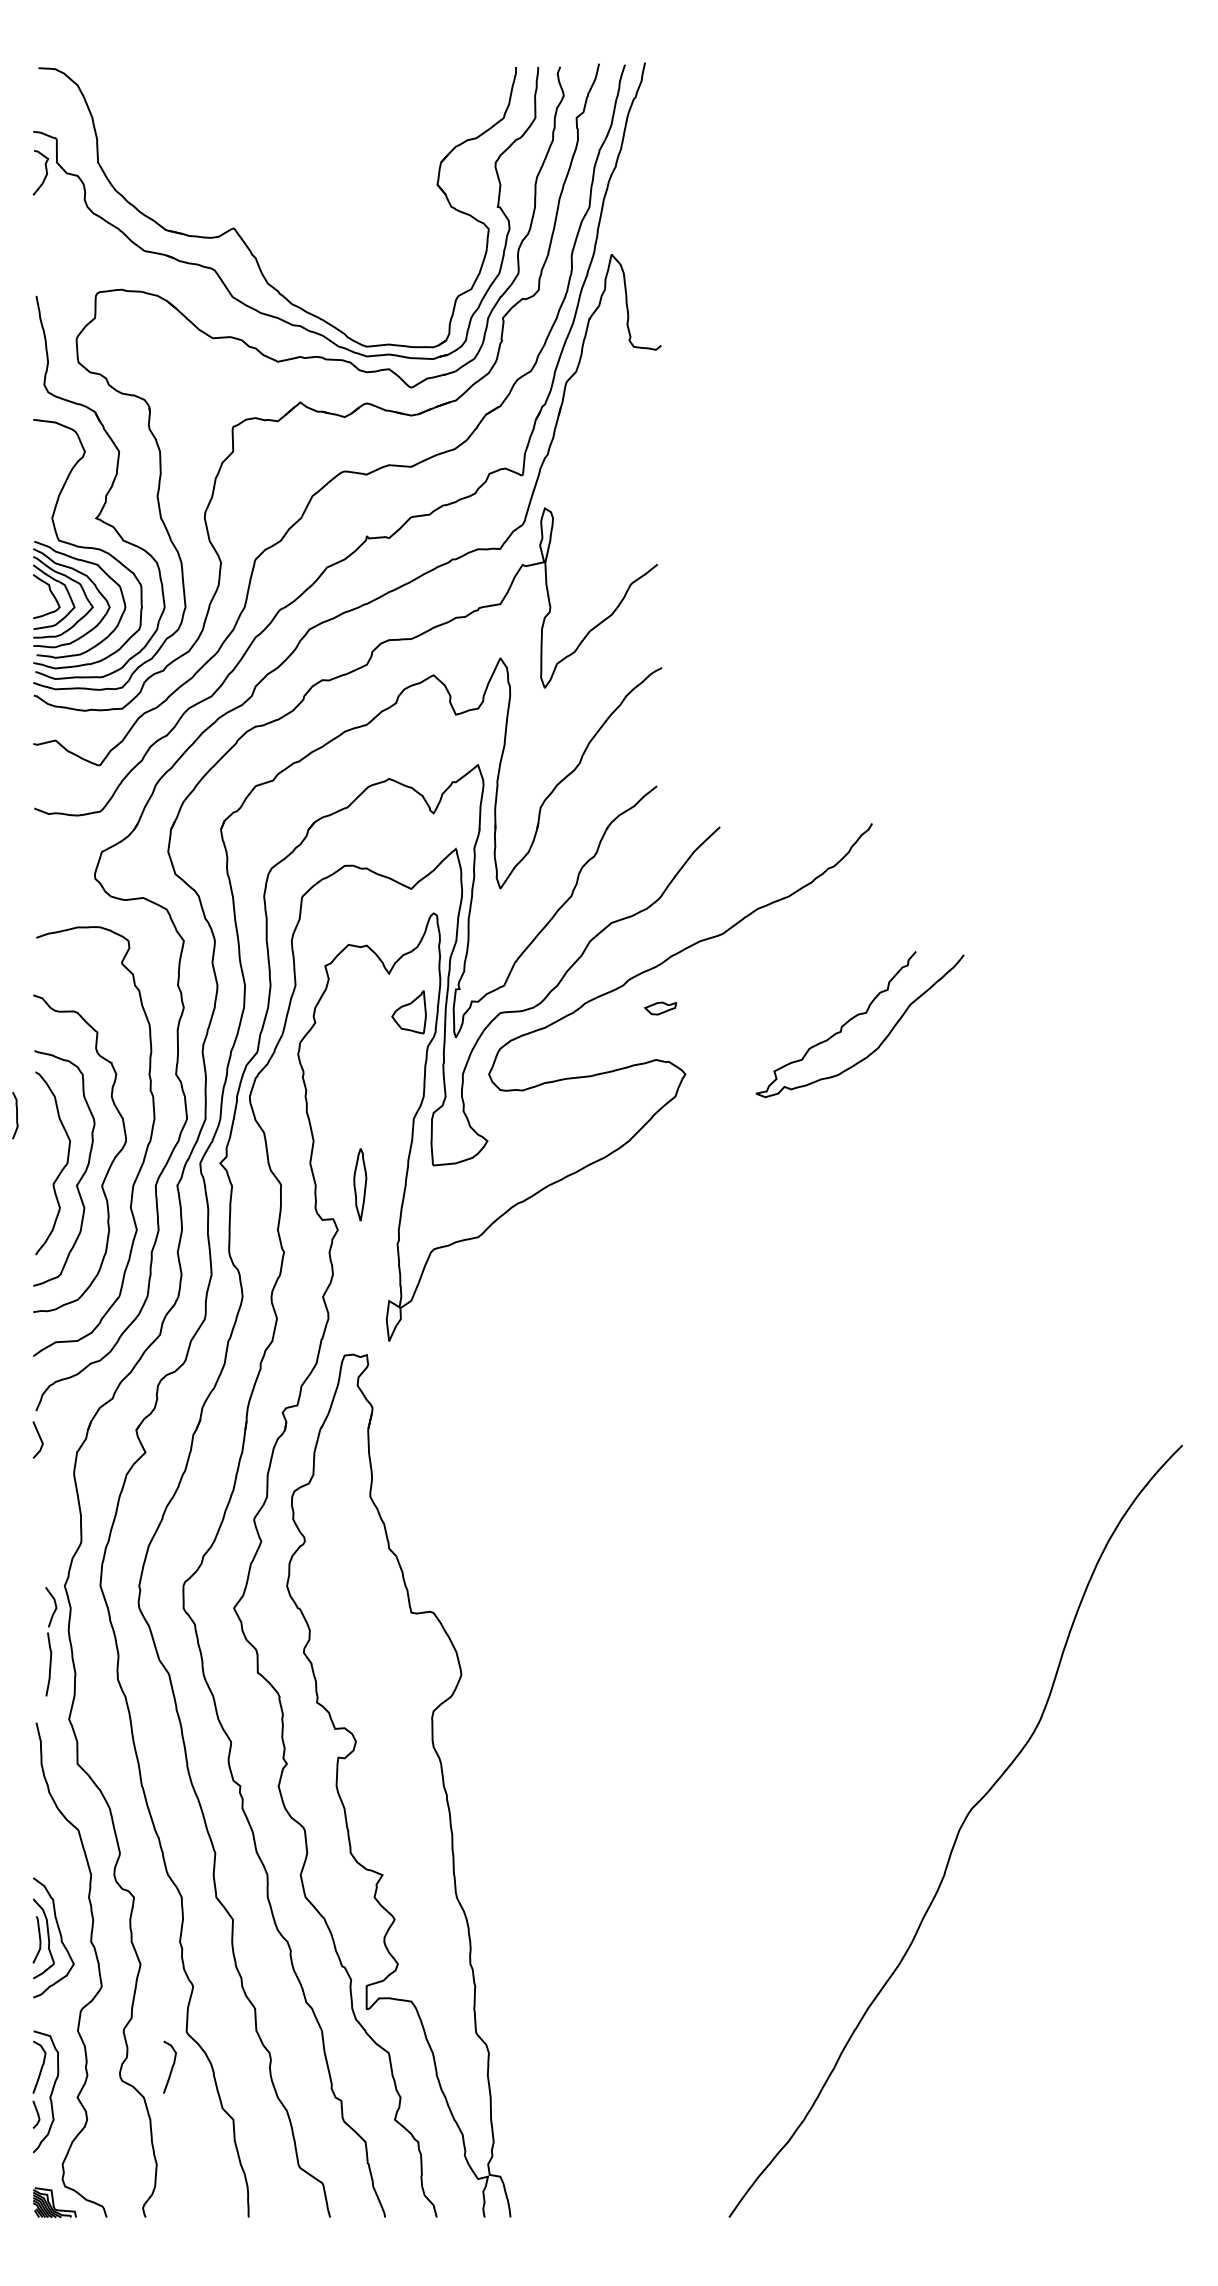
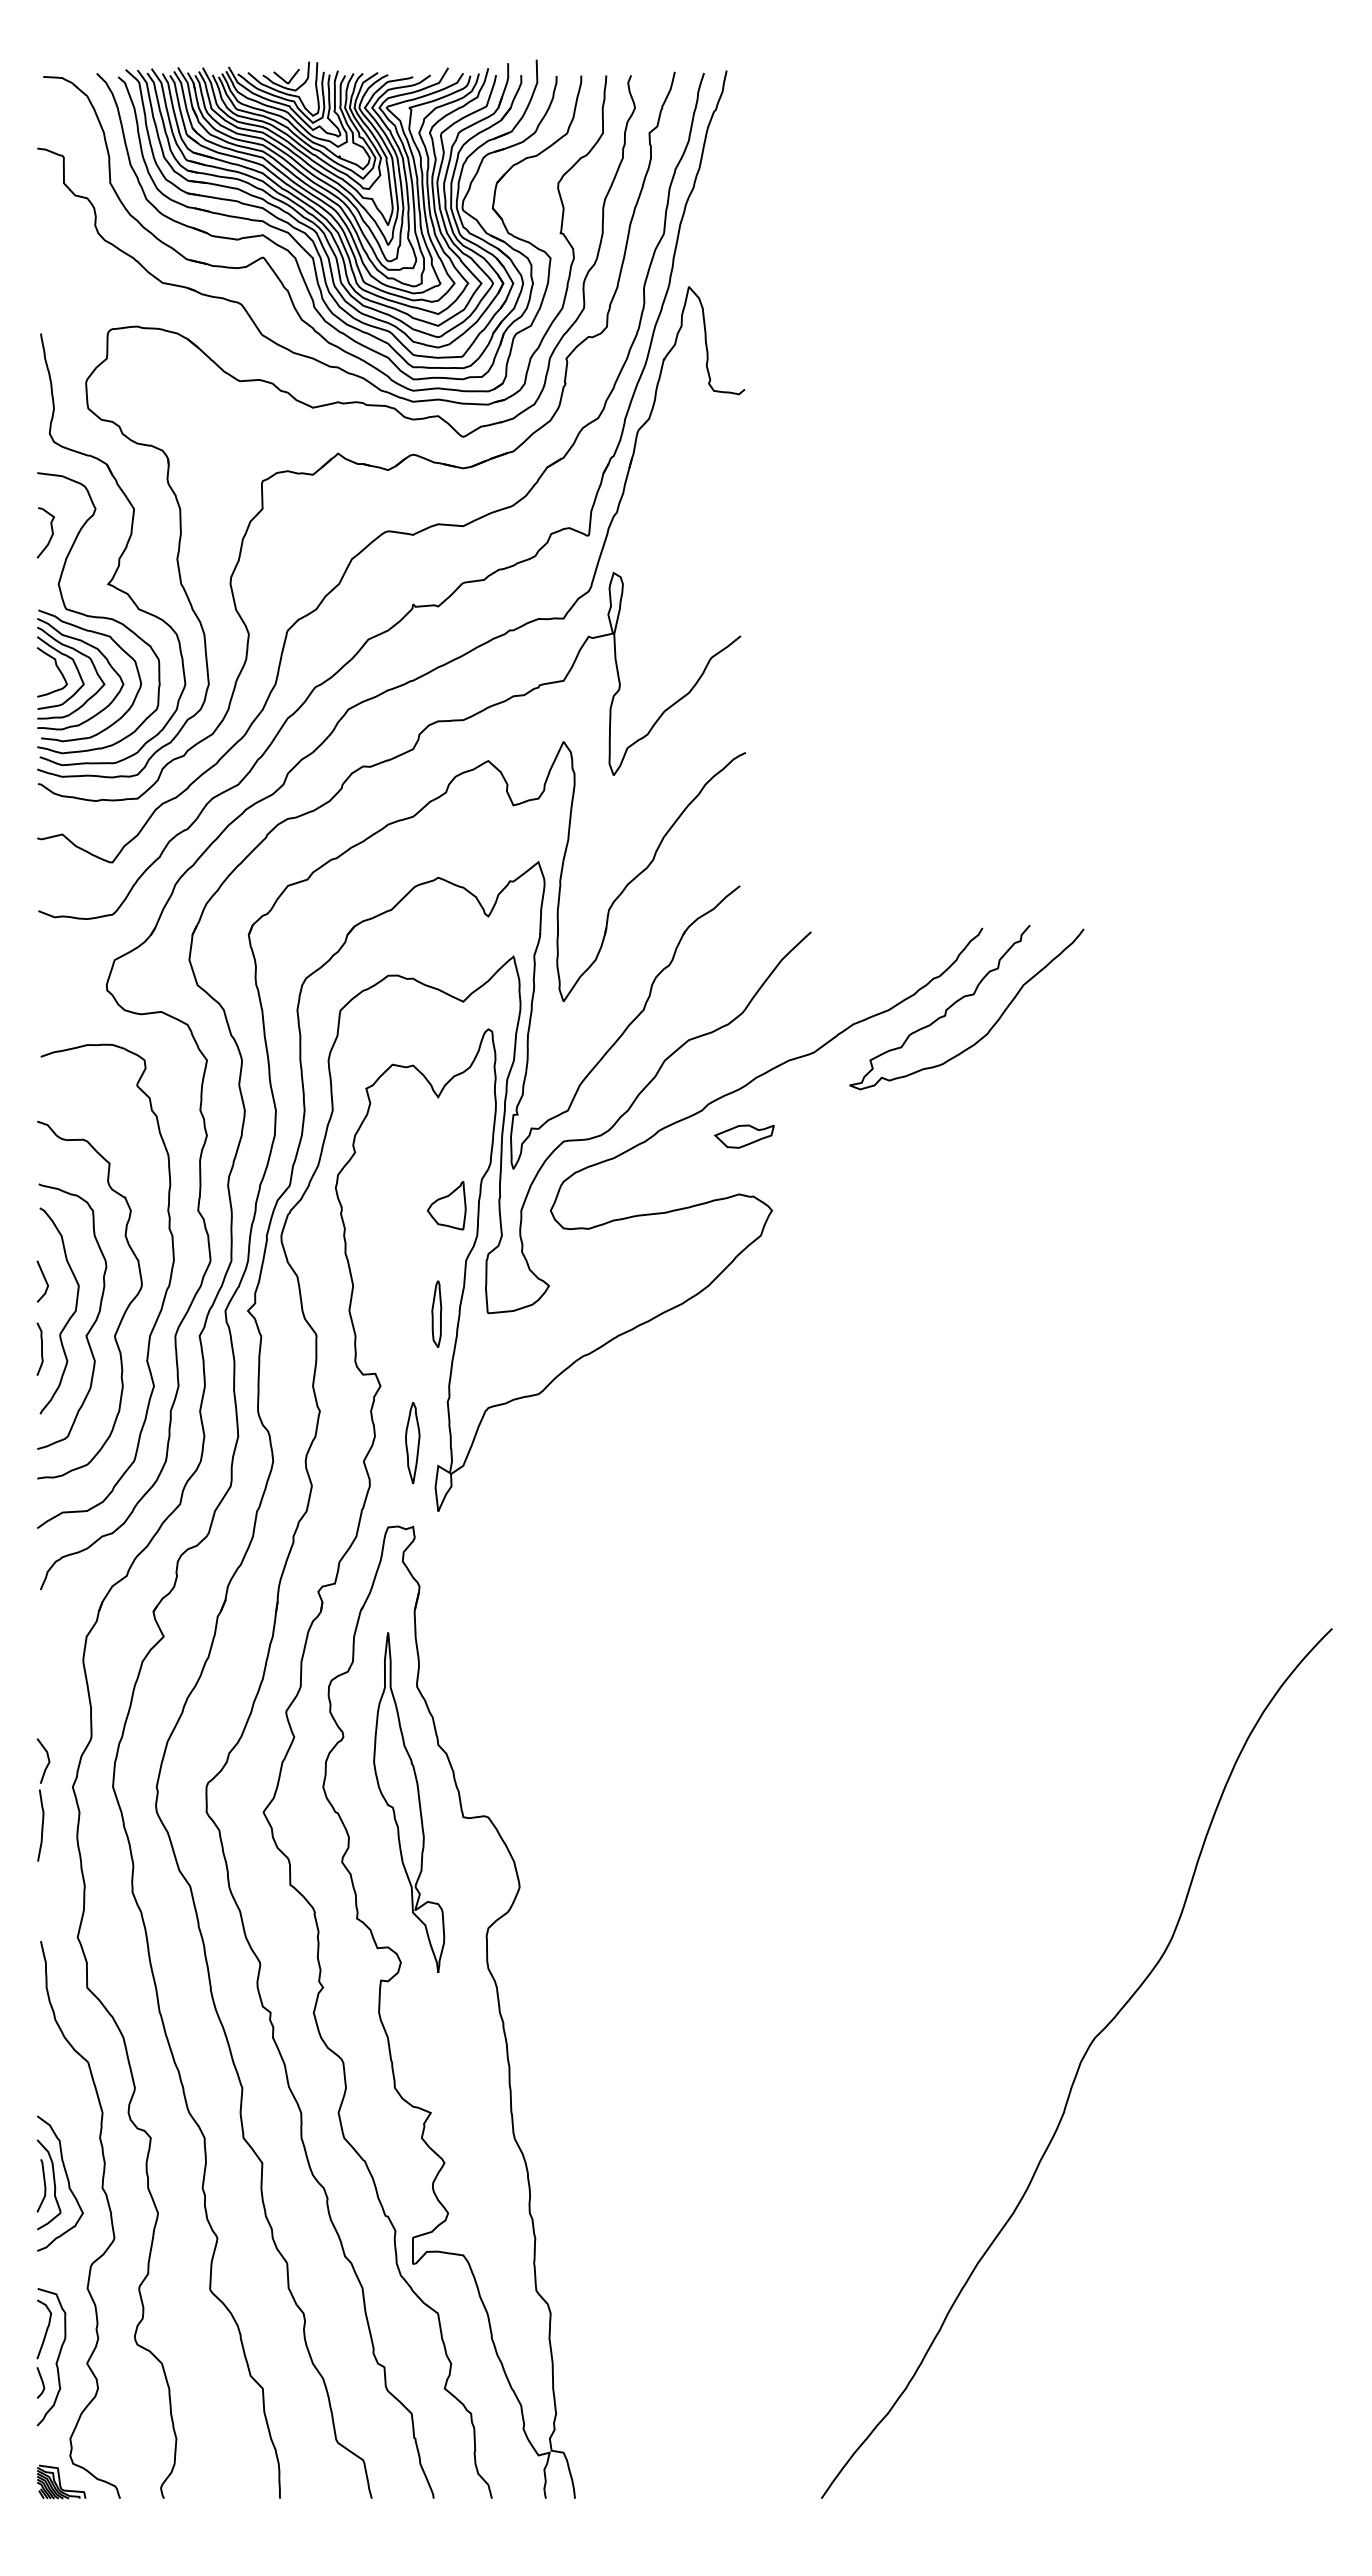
curve: (45, 172) -> (51, 532), moved
part: (289, 194) -> (326, 219), added
part: (660, 1008) -> (743, 1136), size x1.67
part: (408, 1012) -> (446, 1205), moved
curve: (854, 1018) -> (960, 1000), moved
curve: (16, 1115) -> (41, 1348), moved
part: (387, 1165) -> (436, 1313), added
part: (360, 1185) -> (412, 1443), moved
line: (39, 1438) -> (44, 1280), moved
part: (363, 1599) -> (409, 1802), added
part: (51, 1641) -> (43, 1799), moved
curve: (171, 2067) -> (193, 2329), removed

